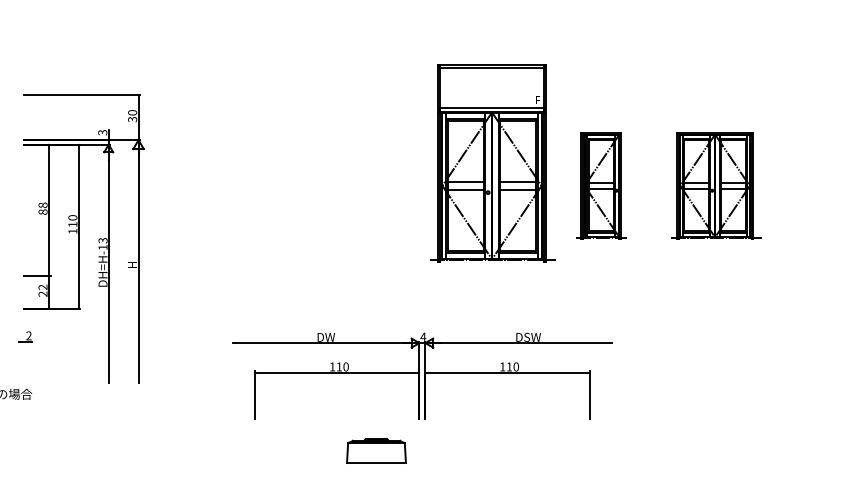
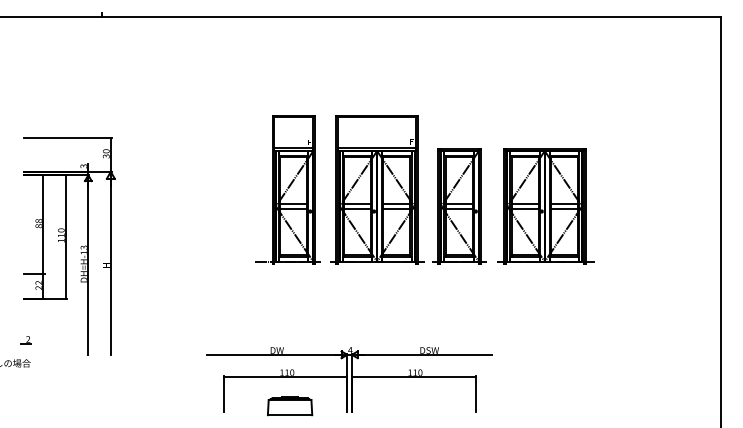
part: (373, 163) -> (287, 189), added
part: (601, 186) -> (459, 206), size x1.43
part: (715, 186) -> (545, 206), size x1.43
part: (25, 337) -> (25, 340), moved
part: (422, 375) -> (349, 379), moved

